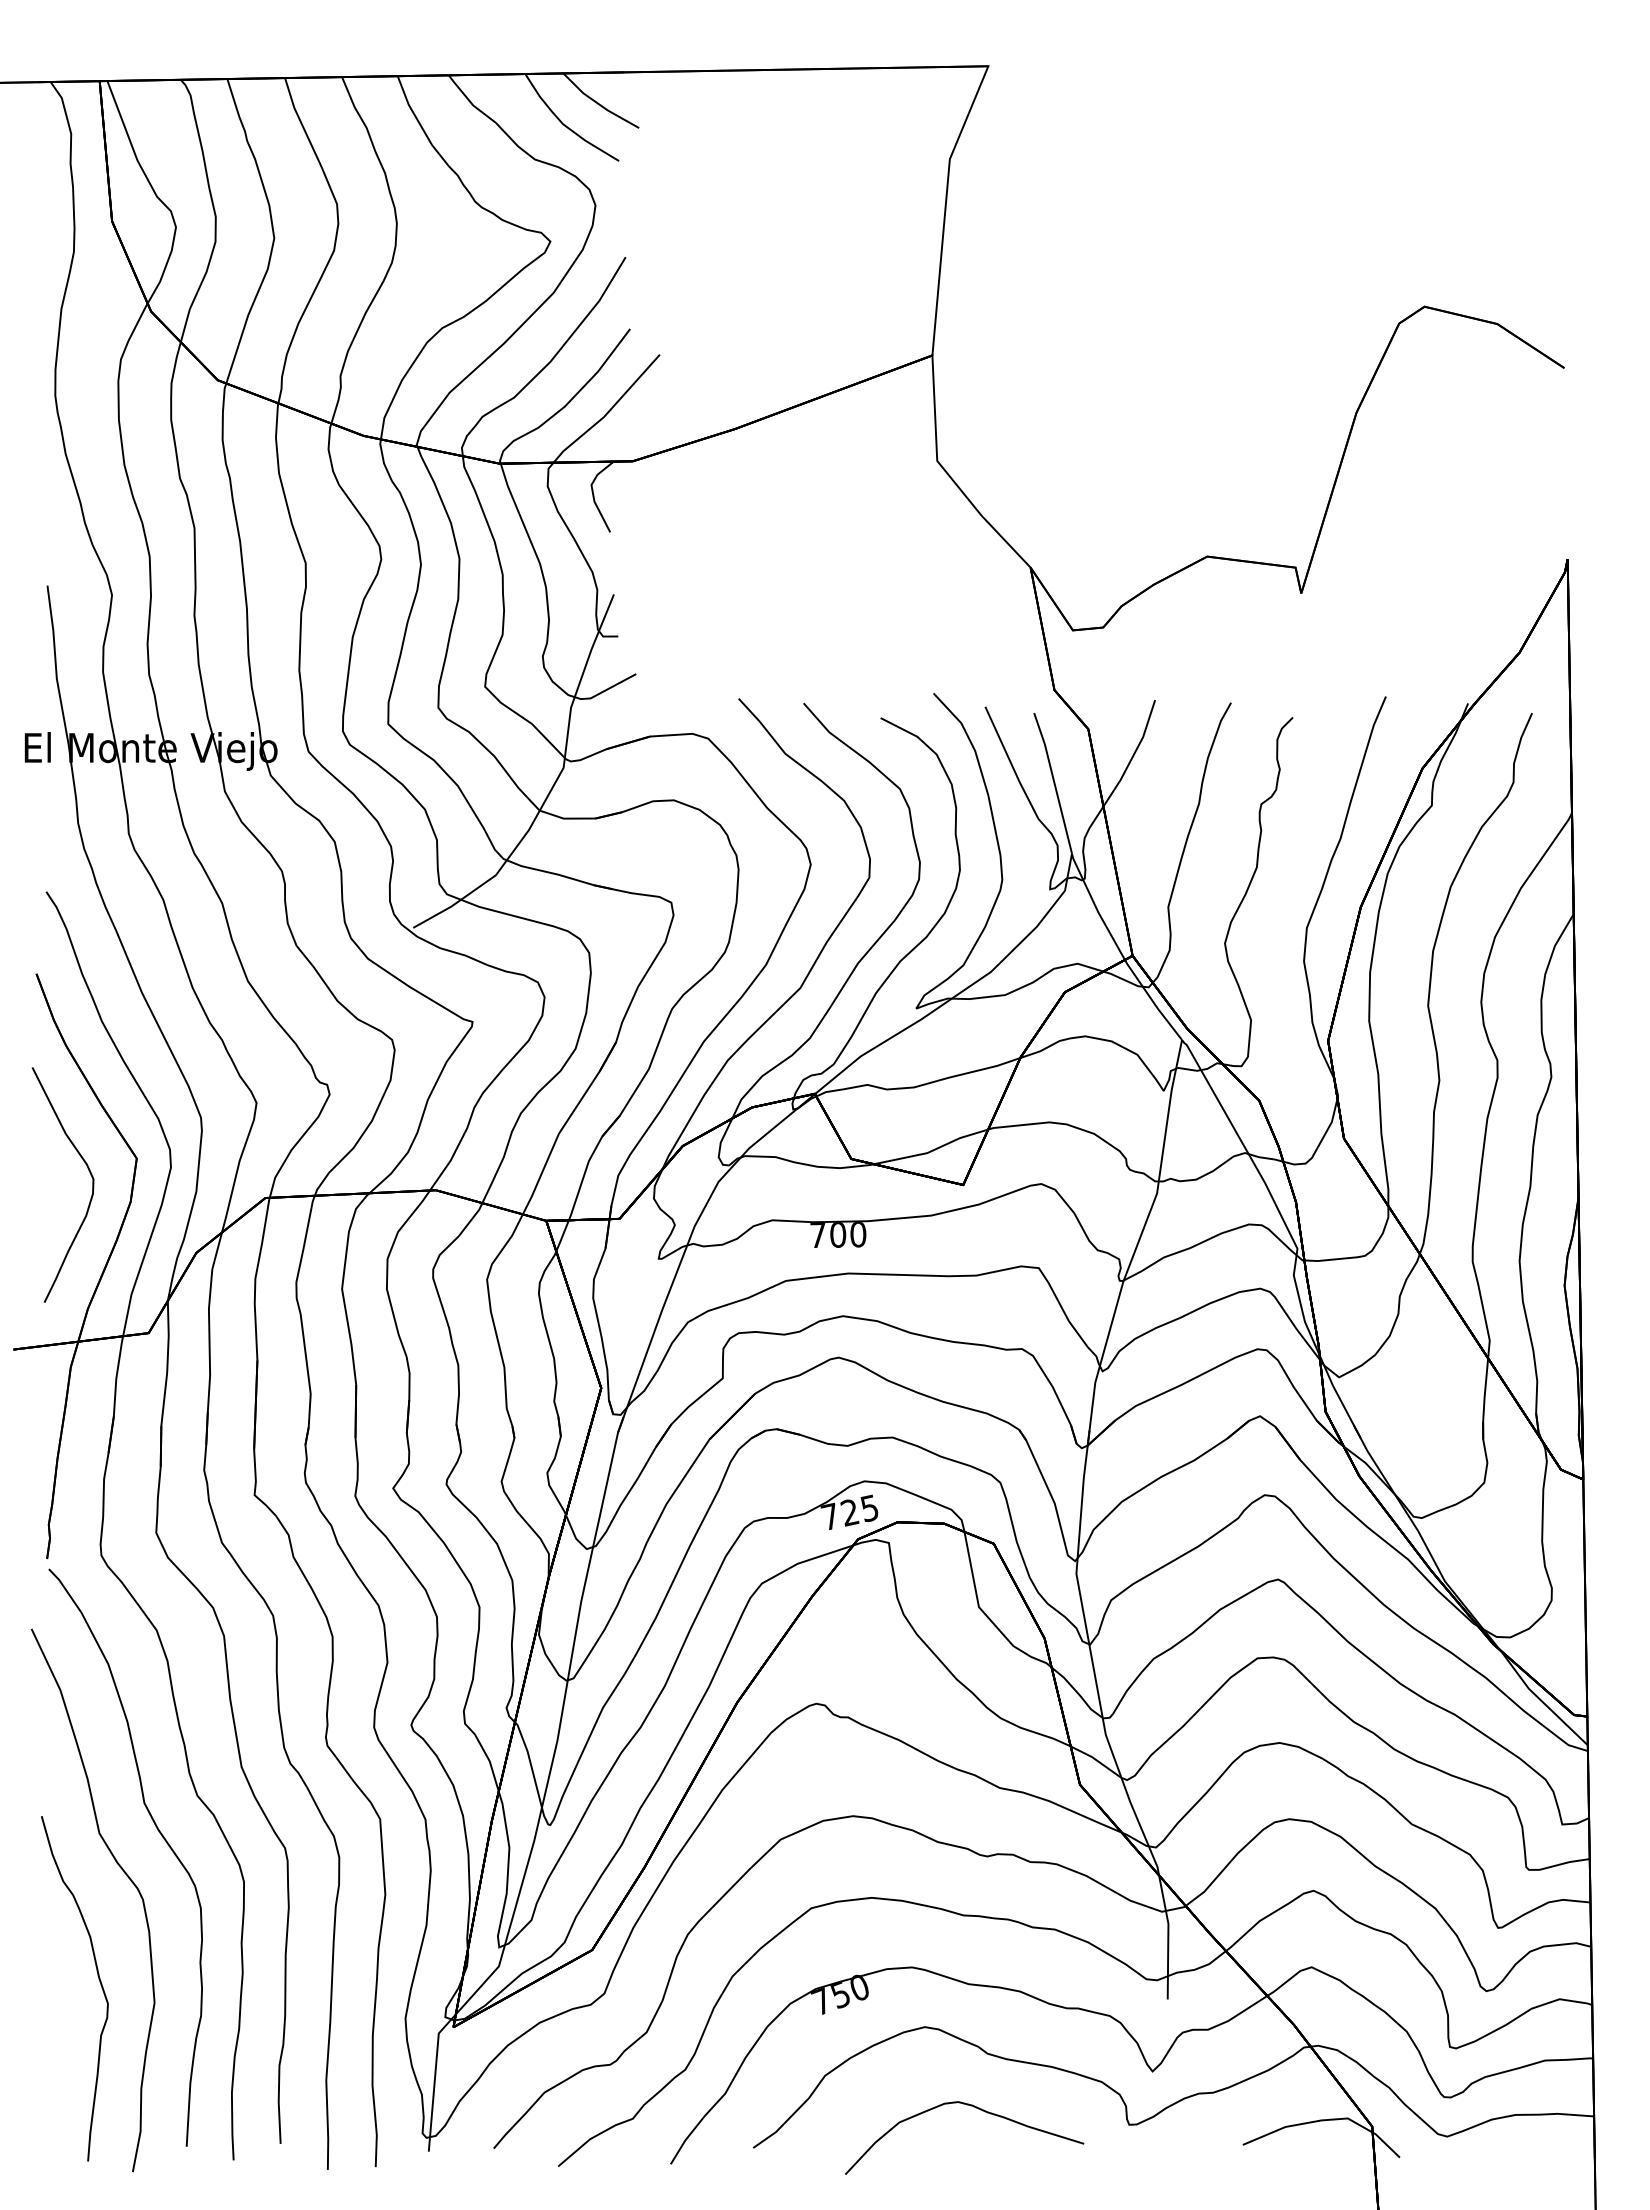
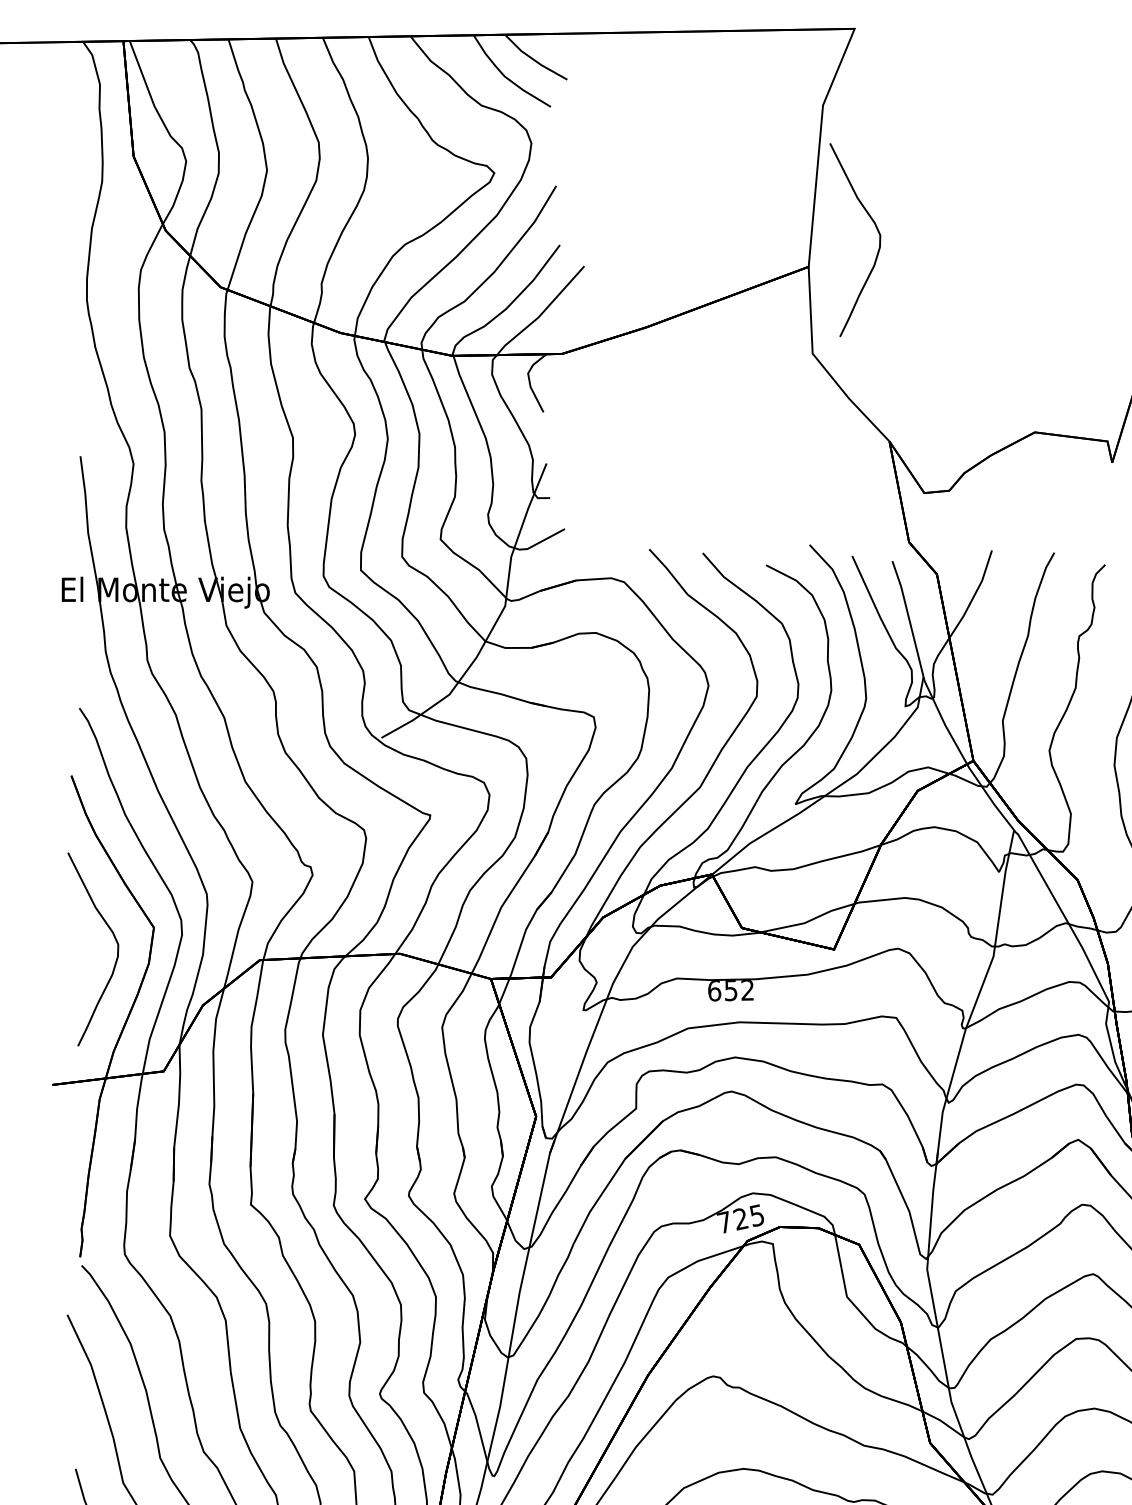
part: (1015, 311) -> (877, 230), added
text: (838, 1235) -> (731, 991), 700 -> 652

